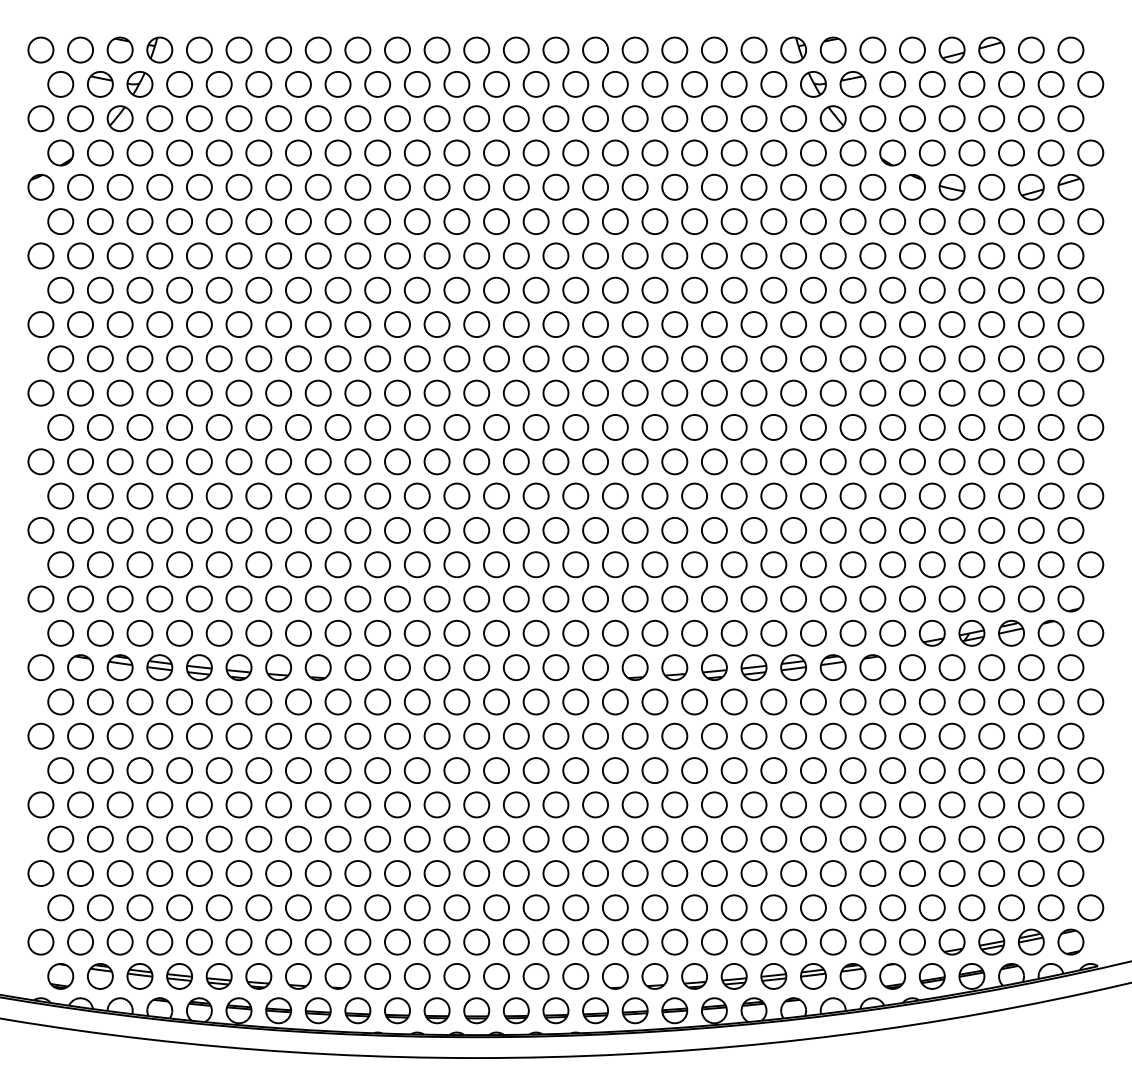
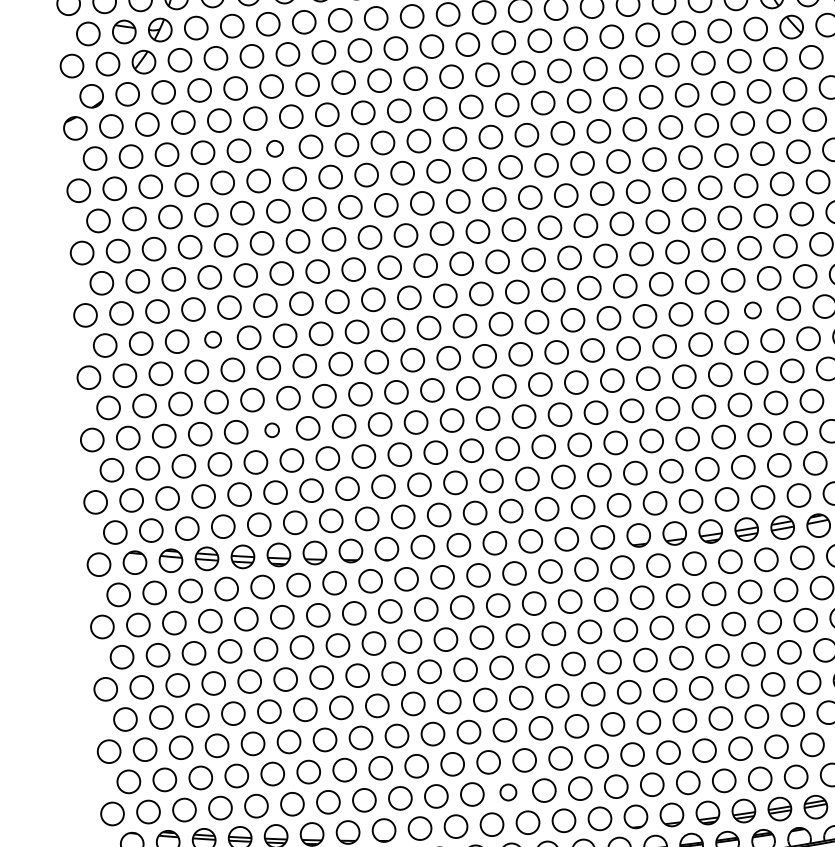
circle: (258, 221) -> (274, 148), size x0.7
circle: (179, 427) -> (213, 339), size x0.7
circle: (773, 427) -> (752, 310), size x0.7
circle: (238, 530) -> (271, 430), size x0.6
circle: (476, 941) -> (508, 791), size x0.7

